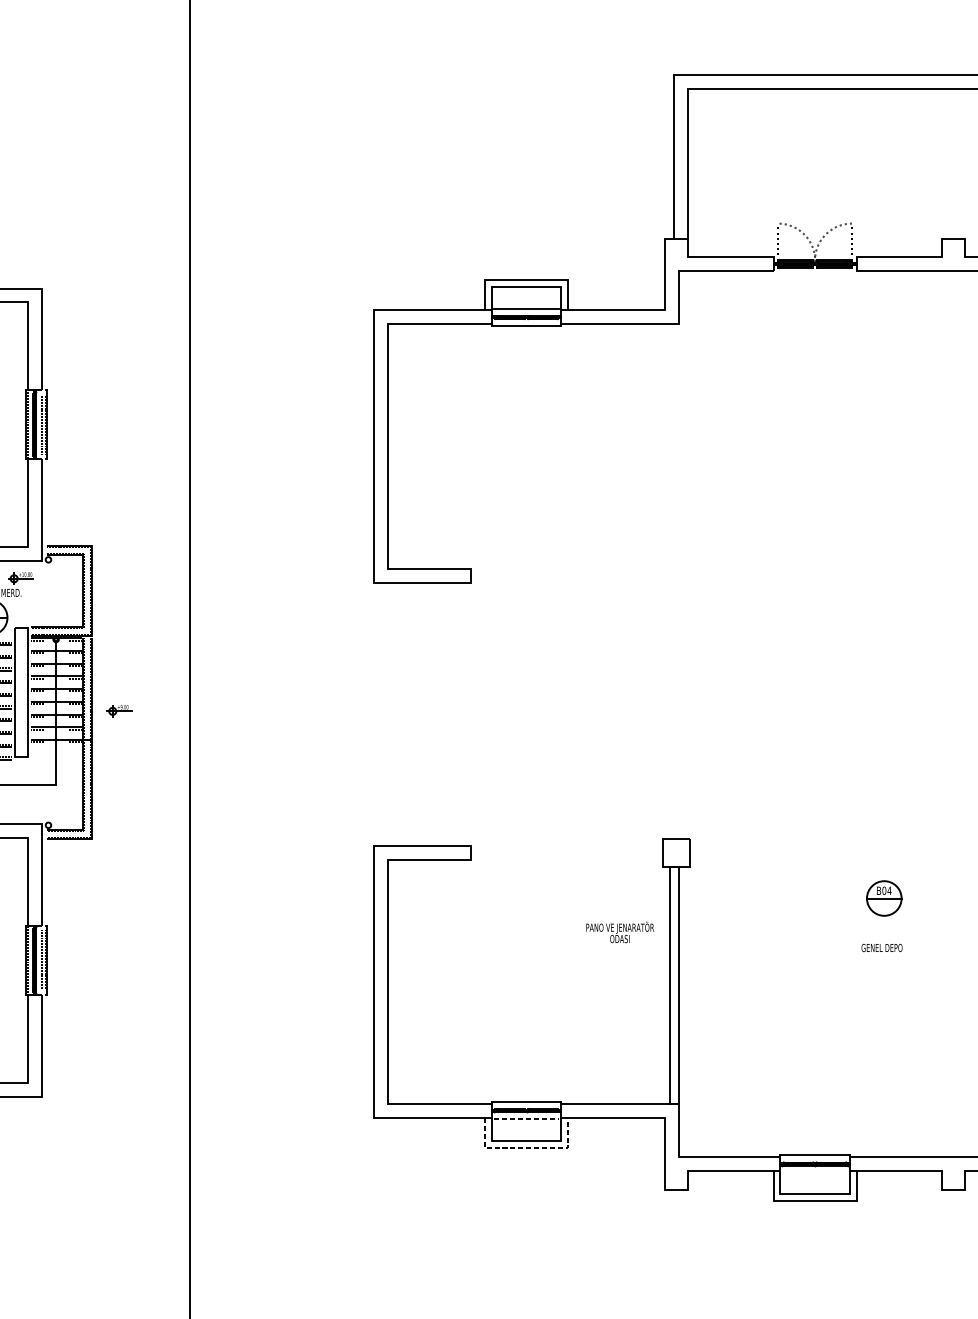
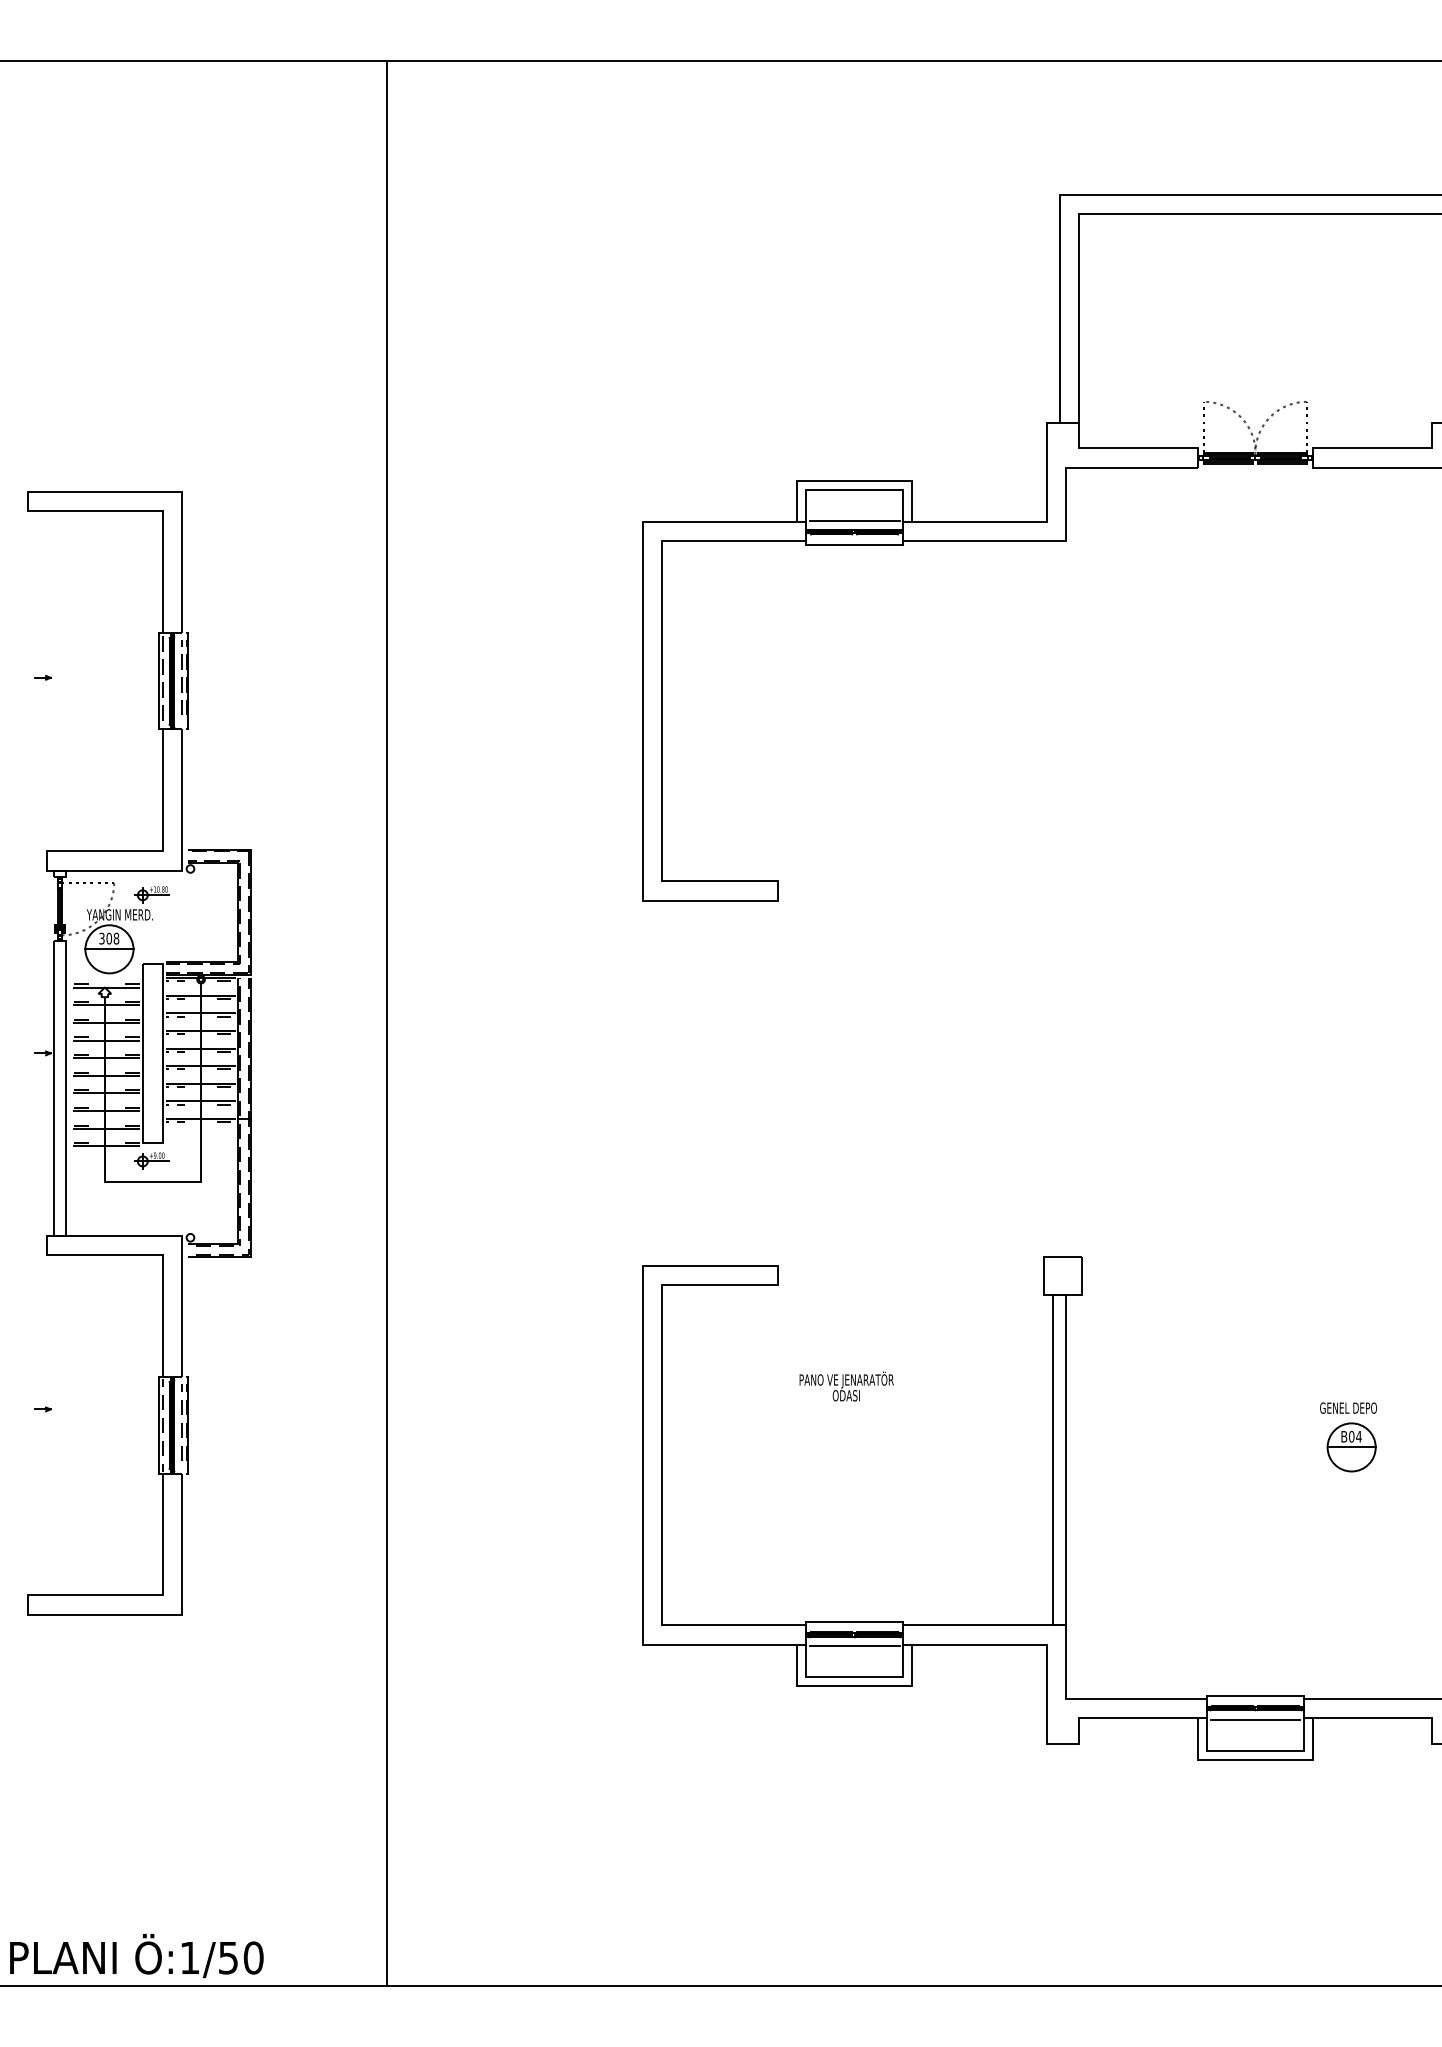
part: (119, 710) -> (151, 1160), moved
part: (884, 898) -> (1351, 1447), moved
text: (620, 932) -> (846, 1386), moved
line: (526, 1119) -> (854, 1646), dashed -> solid
line: (526, 1148) -> (854, 1686), dashed -> solid
line: (815, 1172) -> (1255, 1720), added

